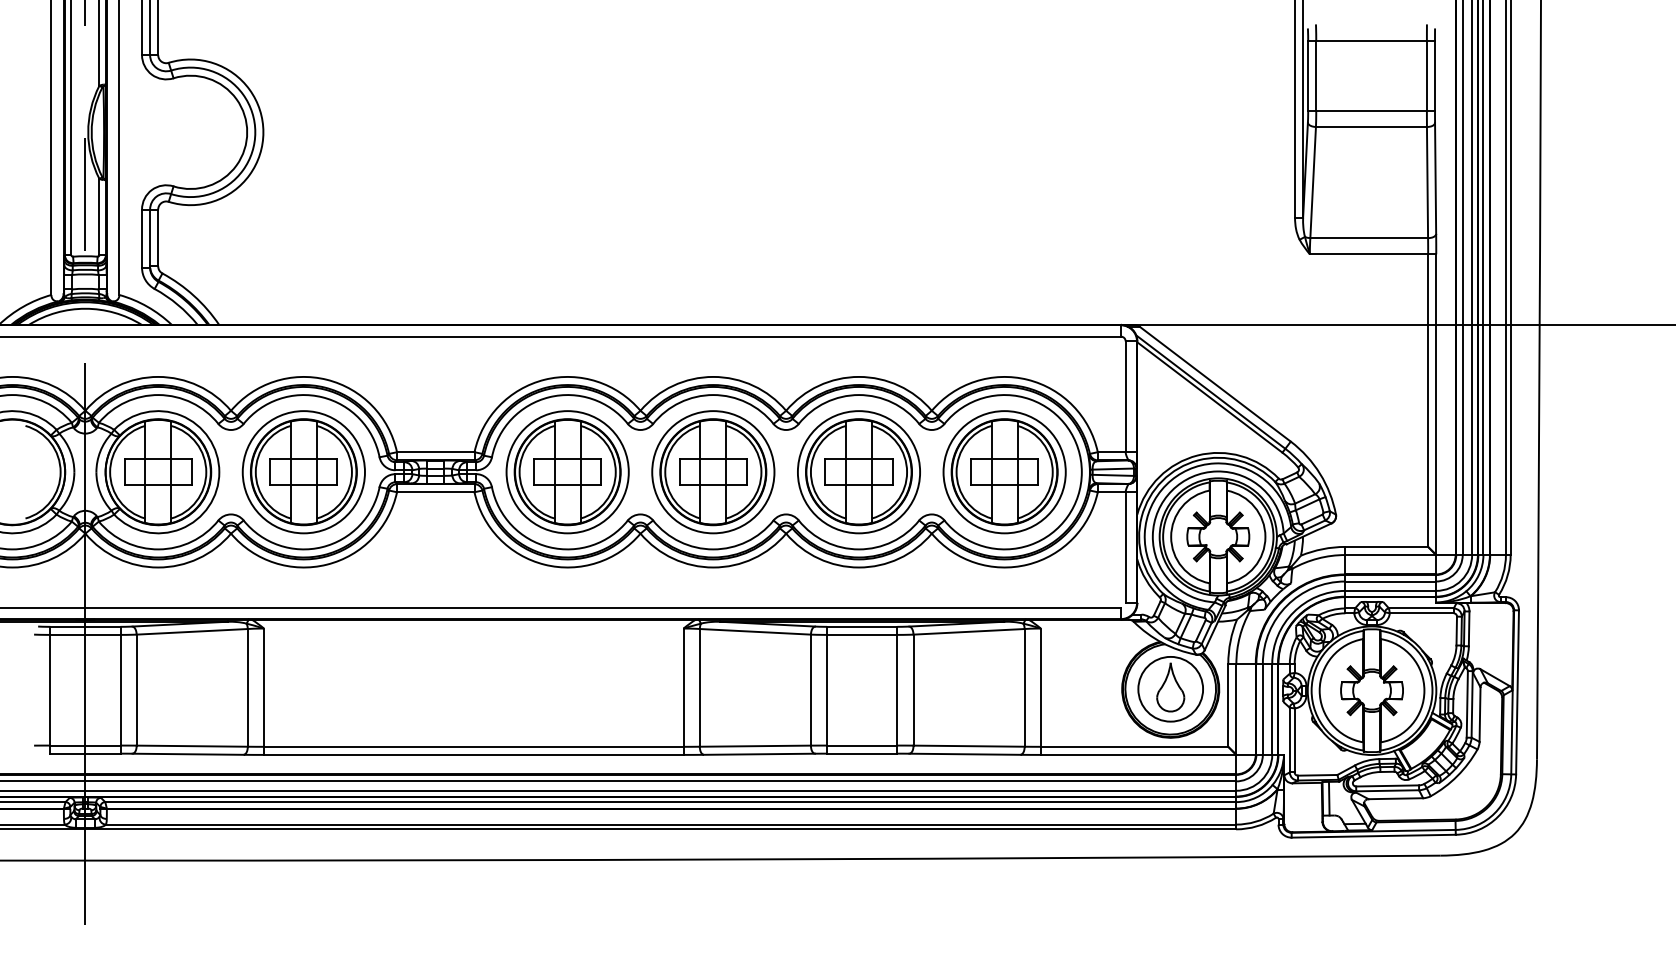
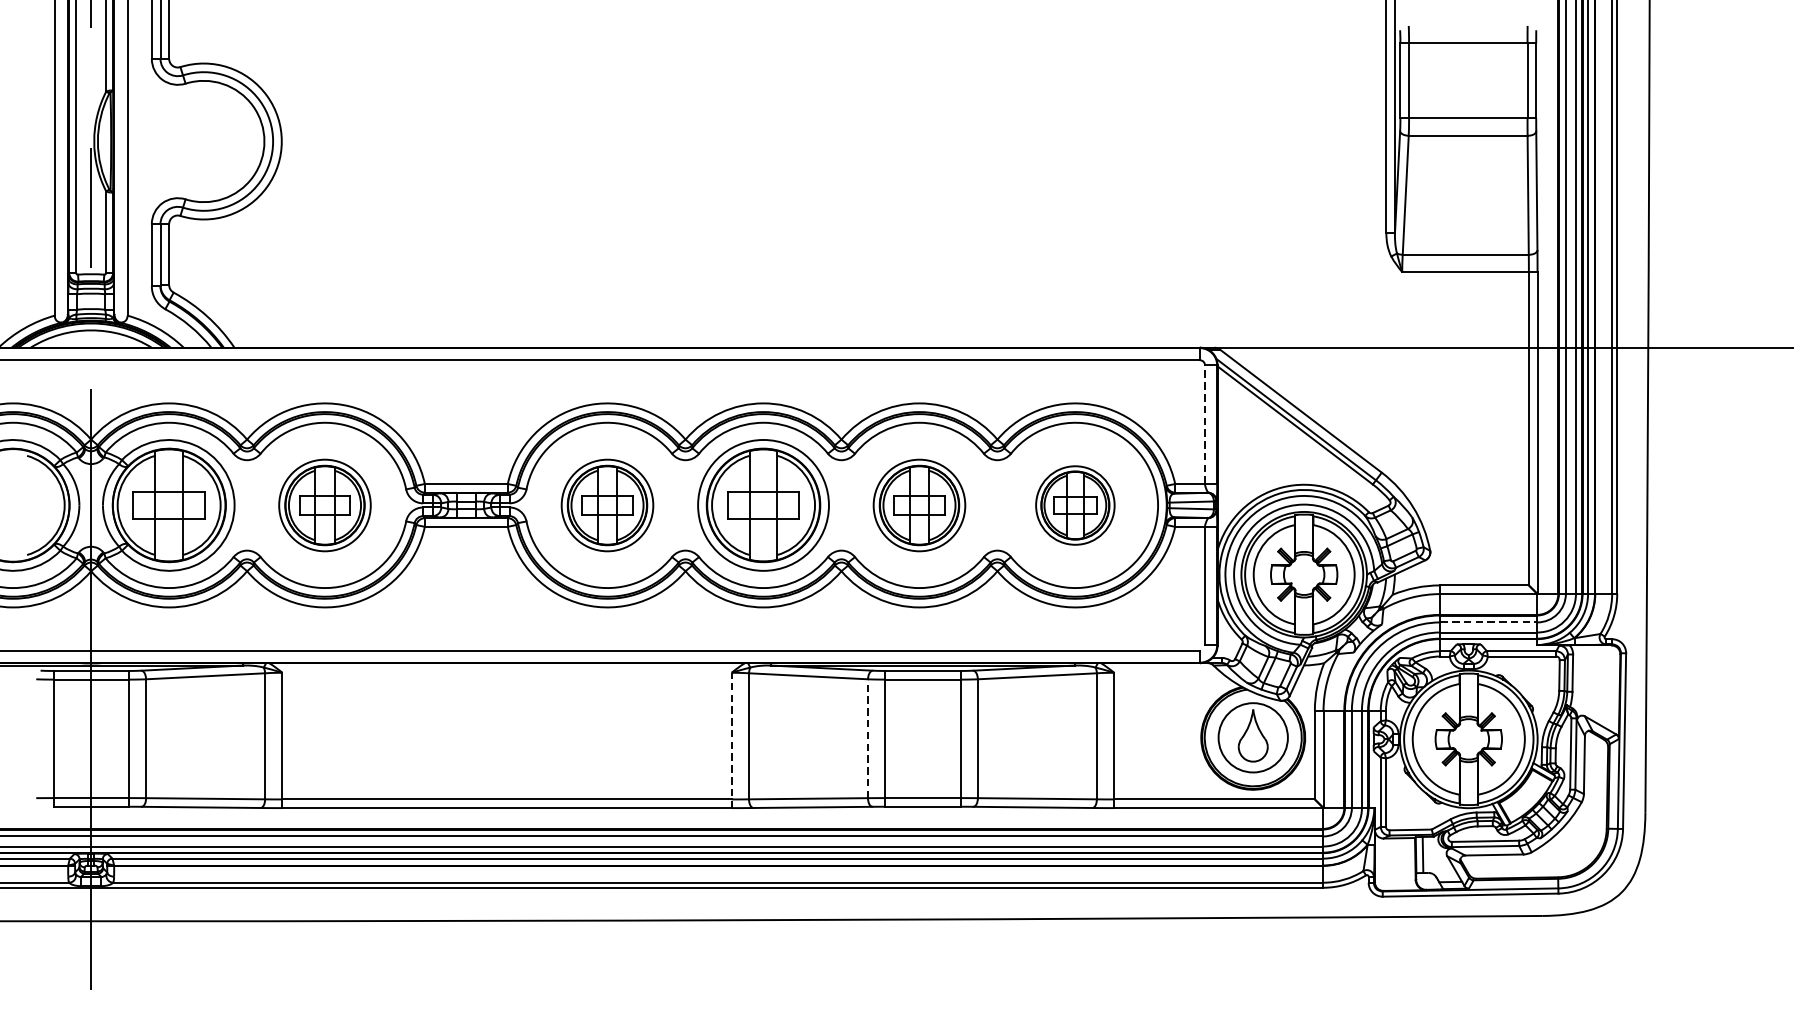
line: (1125, 396) -> (1204, 424), solid -> dashed
part: (303, 472) -> (324, 505), size x0.7
part: (567, 472) -> (607, 505), size x0.7
part: (858, 472) -> (918, 505), size x0.7
part: (1004, 472) -> (1075, 505), size x0.6
line: (1391, 581) -> (1489, 622), solid -> dashed
line: (810, 689) -> (867, 738), solid -> dashed
line: (683, 691) -> (731, 740), solid -> dashed

